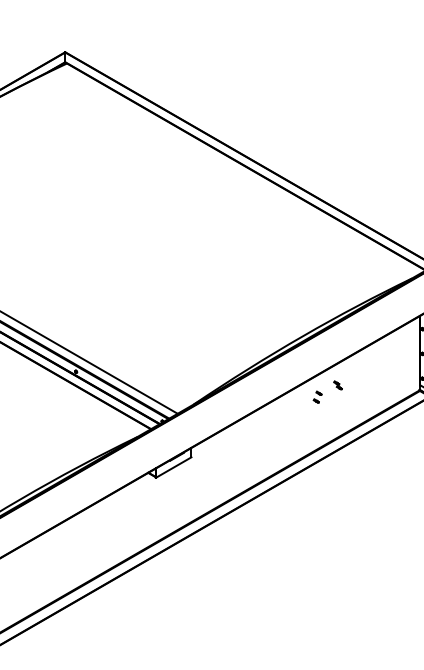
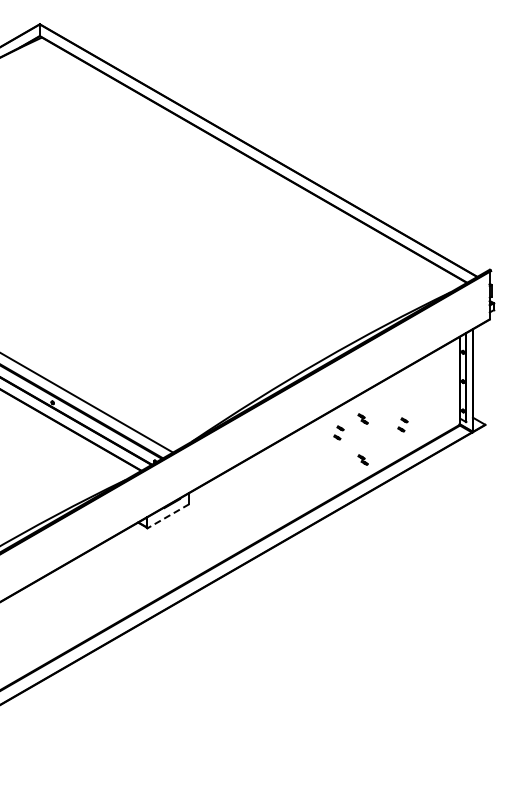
part: (371, 390) -> (402, 424), added
part: (337, 419) -> (362, 459), added
line: (173, 467) -> (167, 516), solid -> dashed

